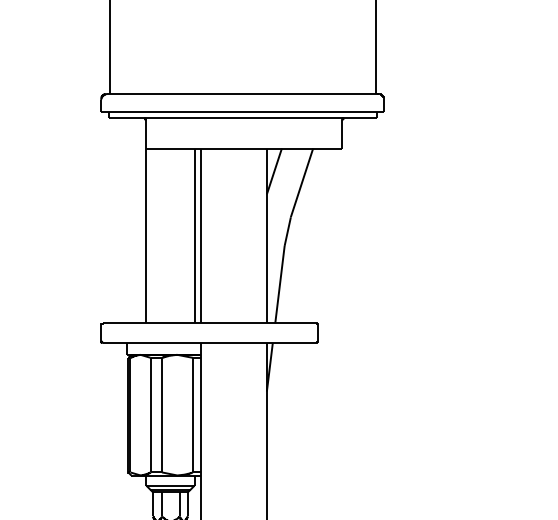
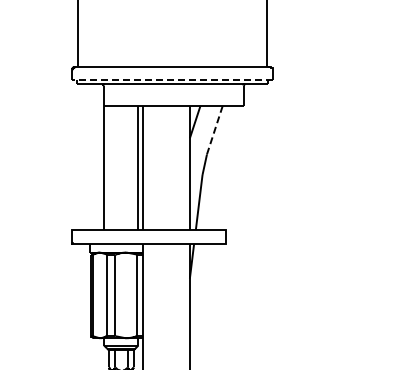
line: (242, 111) -> (172, 79), solid -> dashed
line: (301, 183) -> (214, 130), solid -> dashed

